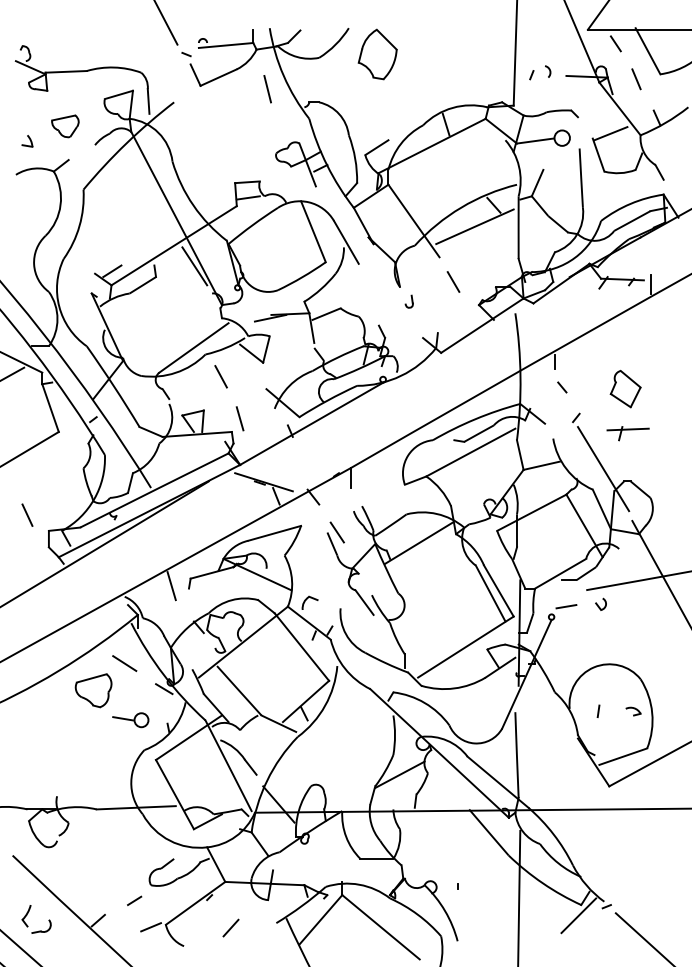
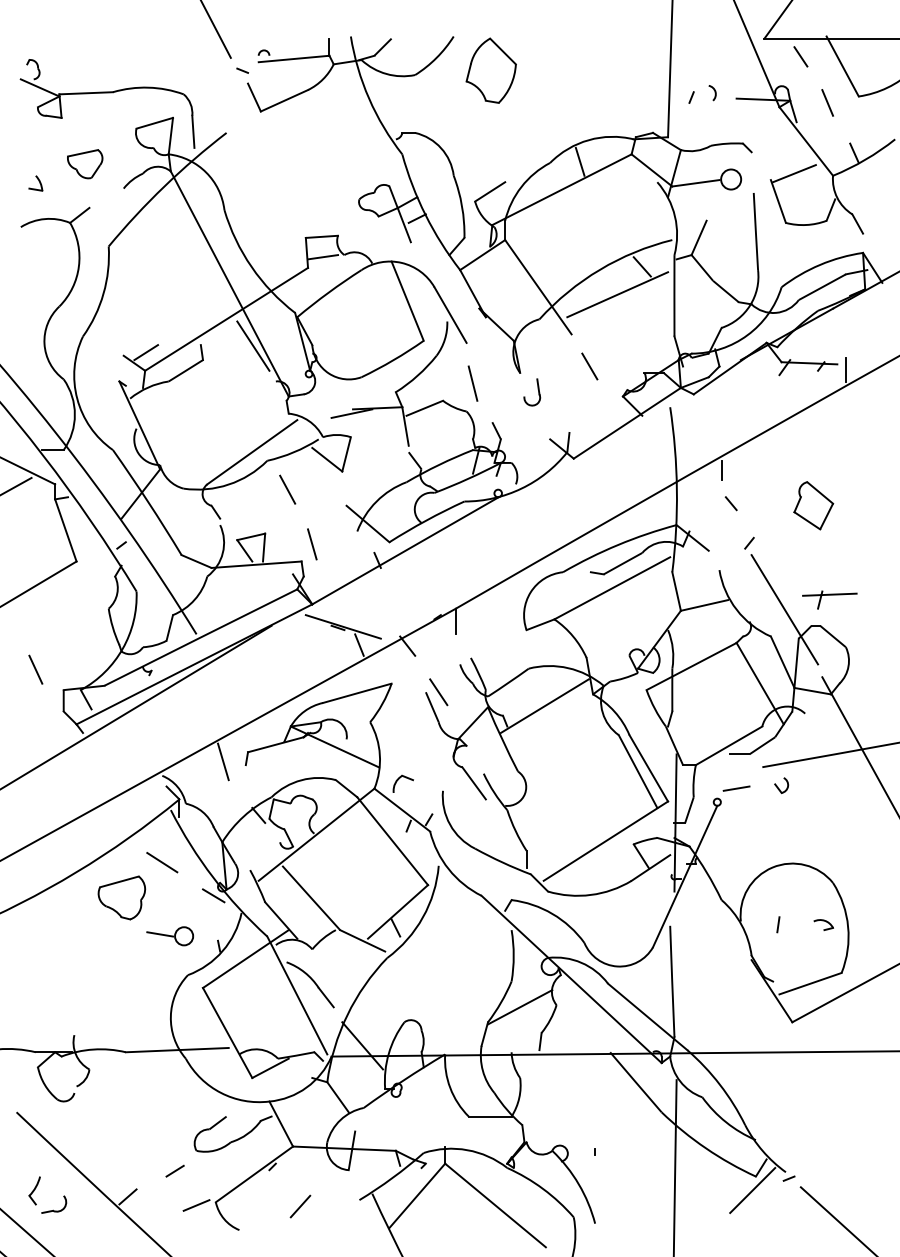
line: (267, 89) -> (472, 384), moved
part: (409, 301) -> (532, 391), size x1.67
part: (627, 433) -> (829, 599), moved

